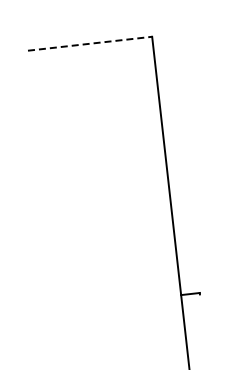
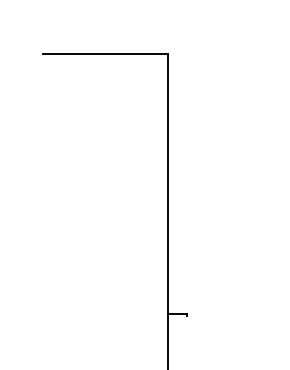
line: (90, 43) -> (105, 54), dashed -> solid

